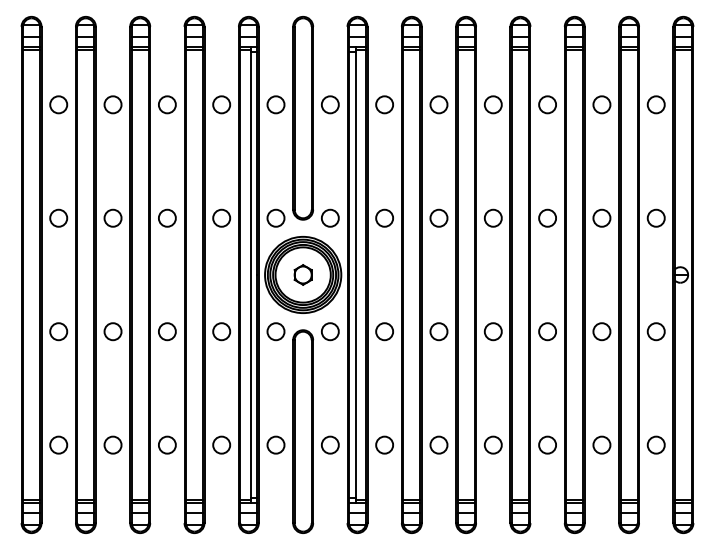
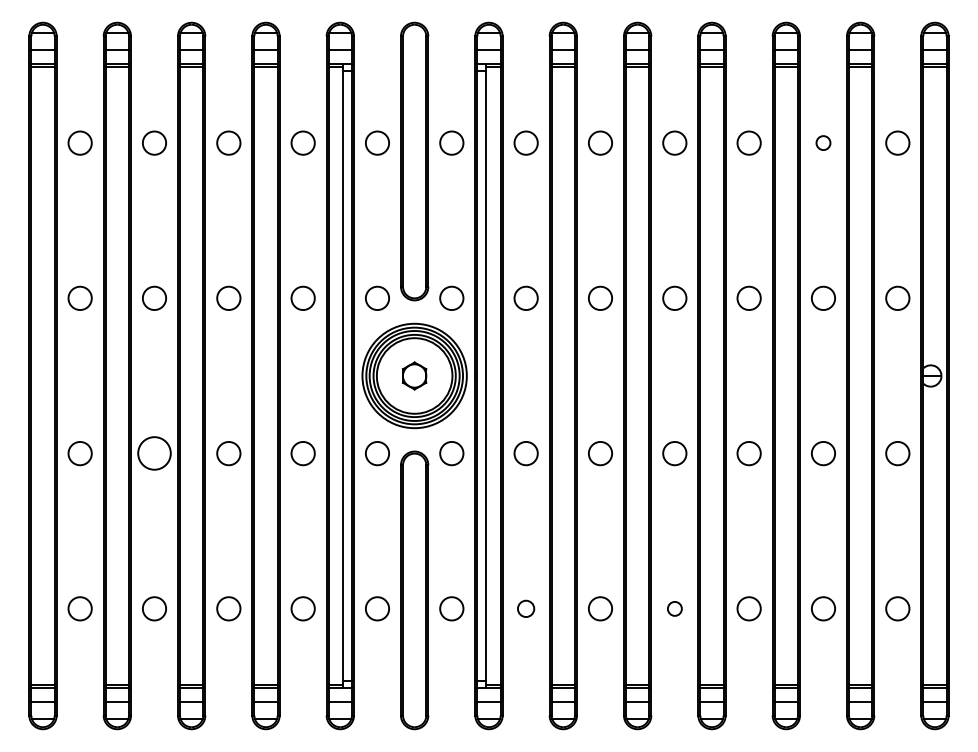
circle: (601, 104) -> (823, 142), size x0.6
circle: (113, 331) -> (154, 453), size x1.4
circle: (384, 444) -> (525, 608), size x0.7
circle: (493, 444) -> (674, 608), size x0.6

